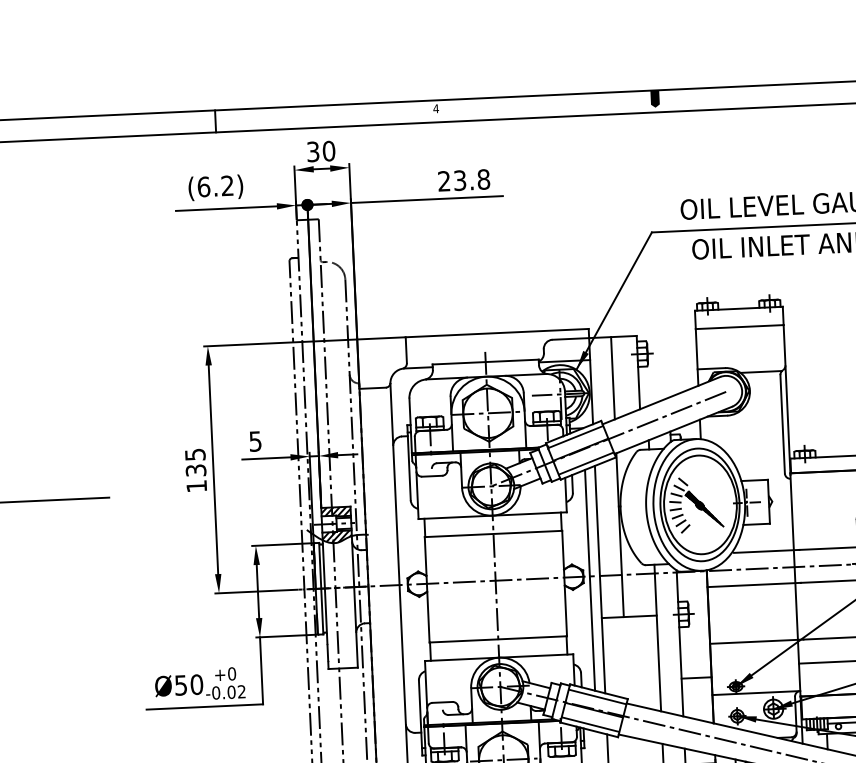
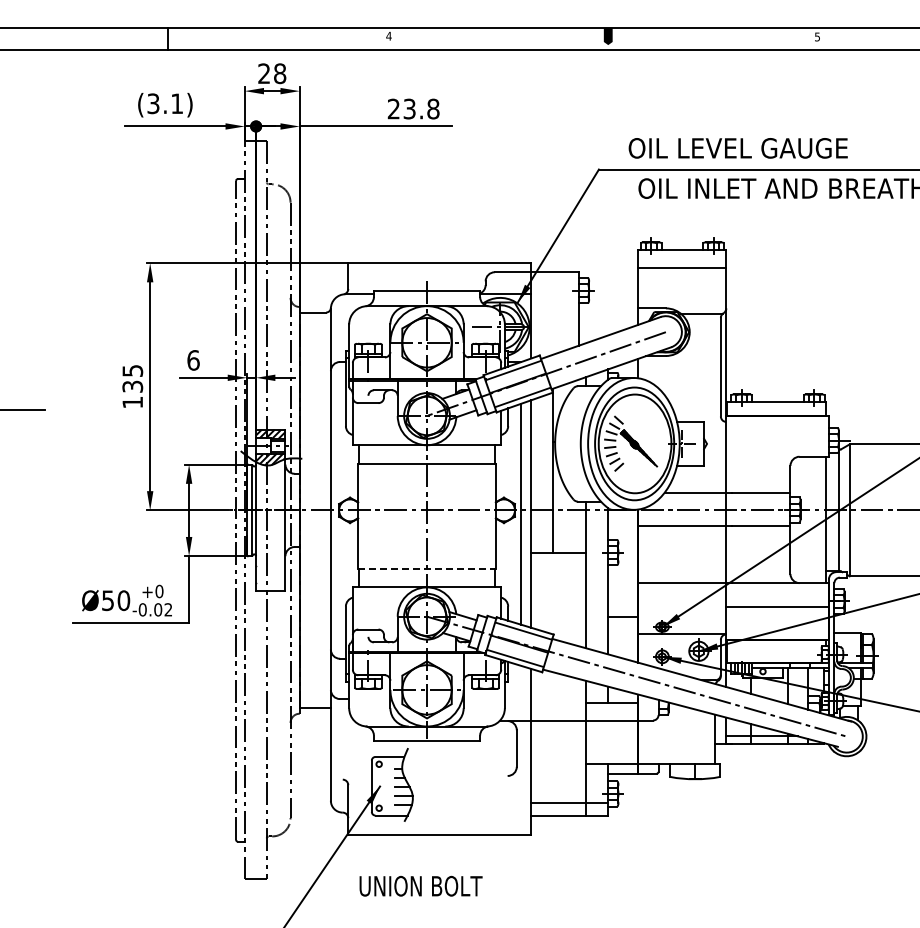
text: (321, 151) -> (272, 73), 30 -> 28
text: (214, 186) -> (164, 103), (6.2) -> (3.1)
line: (613, 378) -> (553, 313), removed
text: (255, 441) -> (193, 360), 5 -> 6
line: (498, 639) -> (427, 569), solid -> dashed

